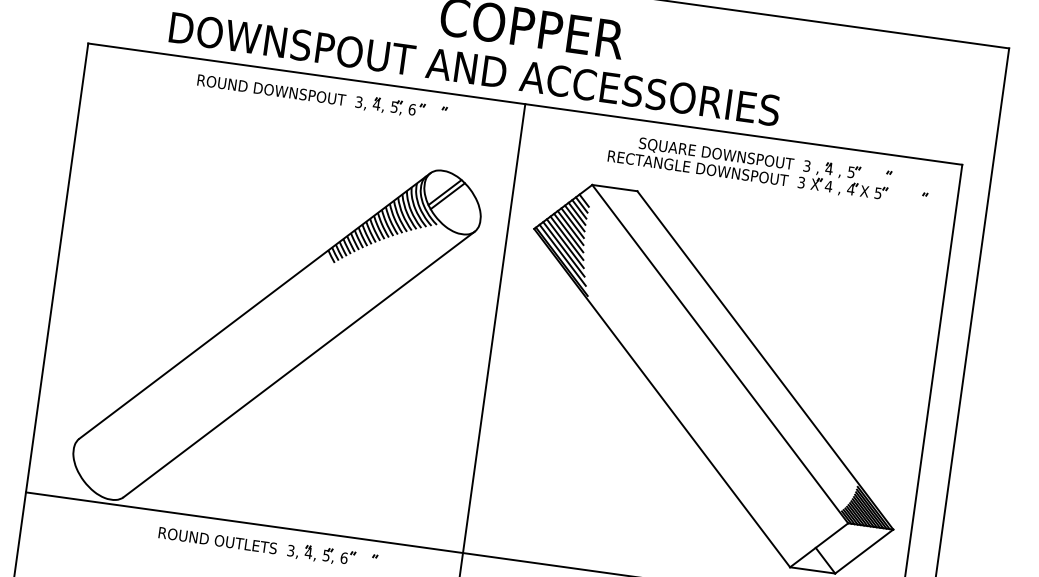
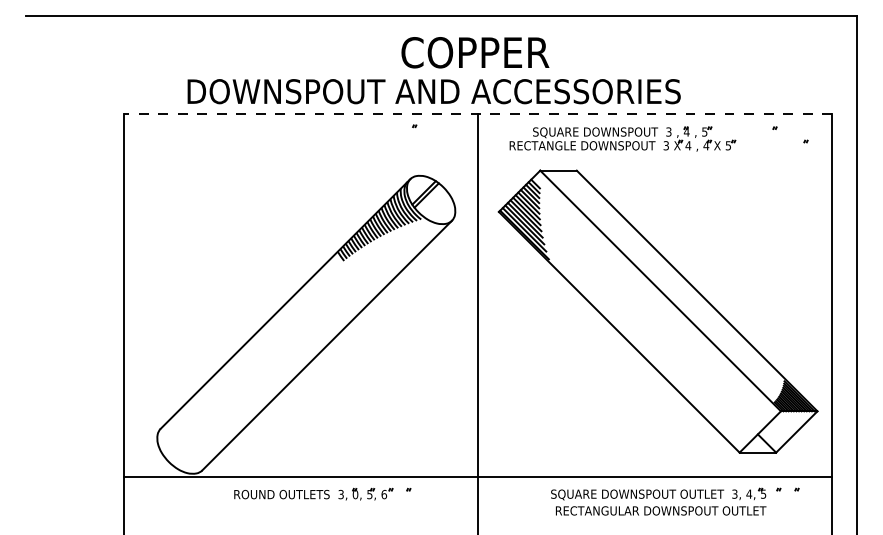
part: (311, 95) -> (307, 130), removed
line: (525, 103) -> (478, 113), solid -> dashed
part: (748, 166) -> (622, 138), moved
text: (308, 553) -> (355, 494), 4, -> 0,

